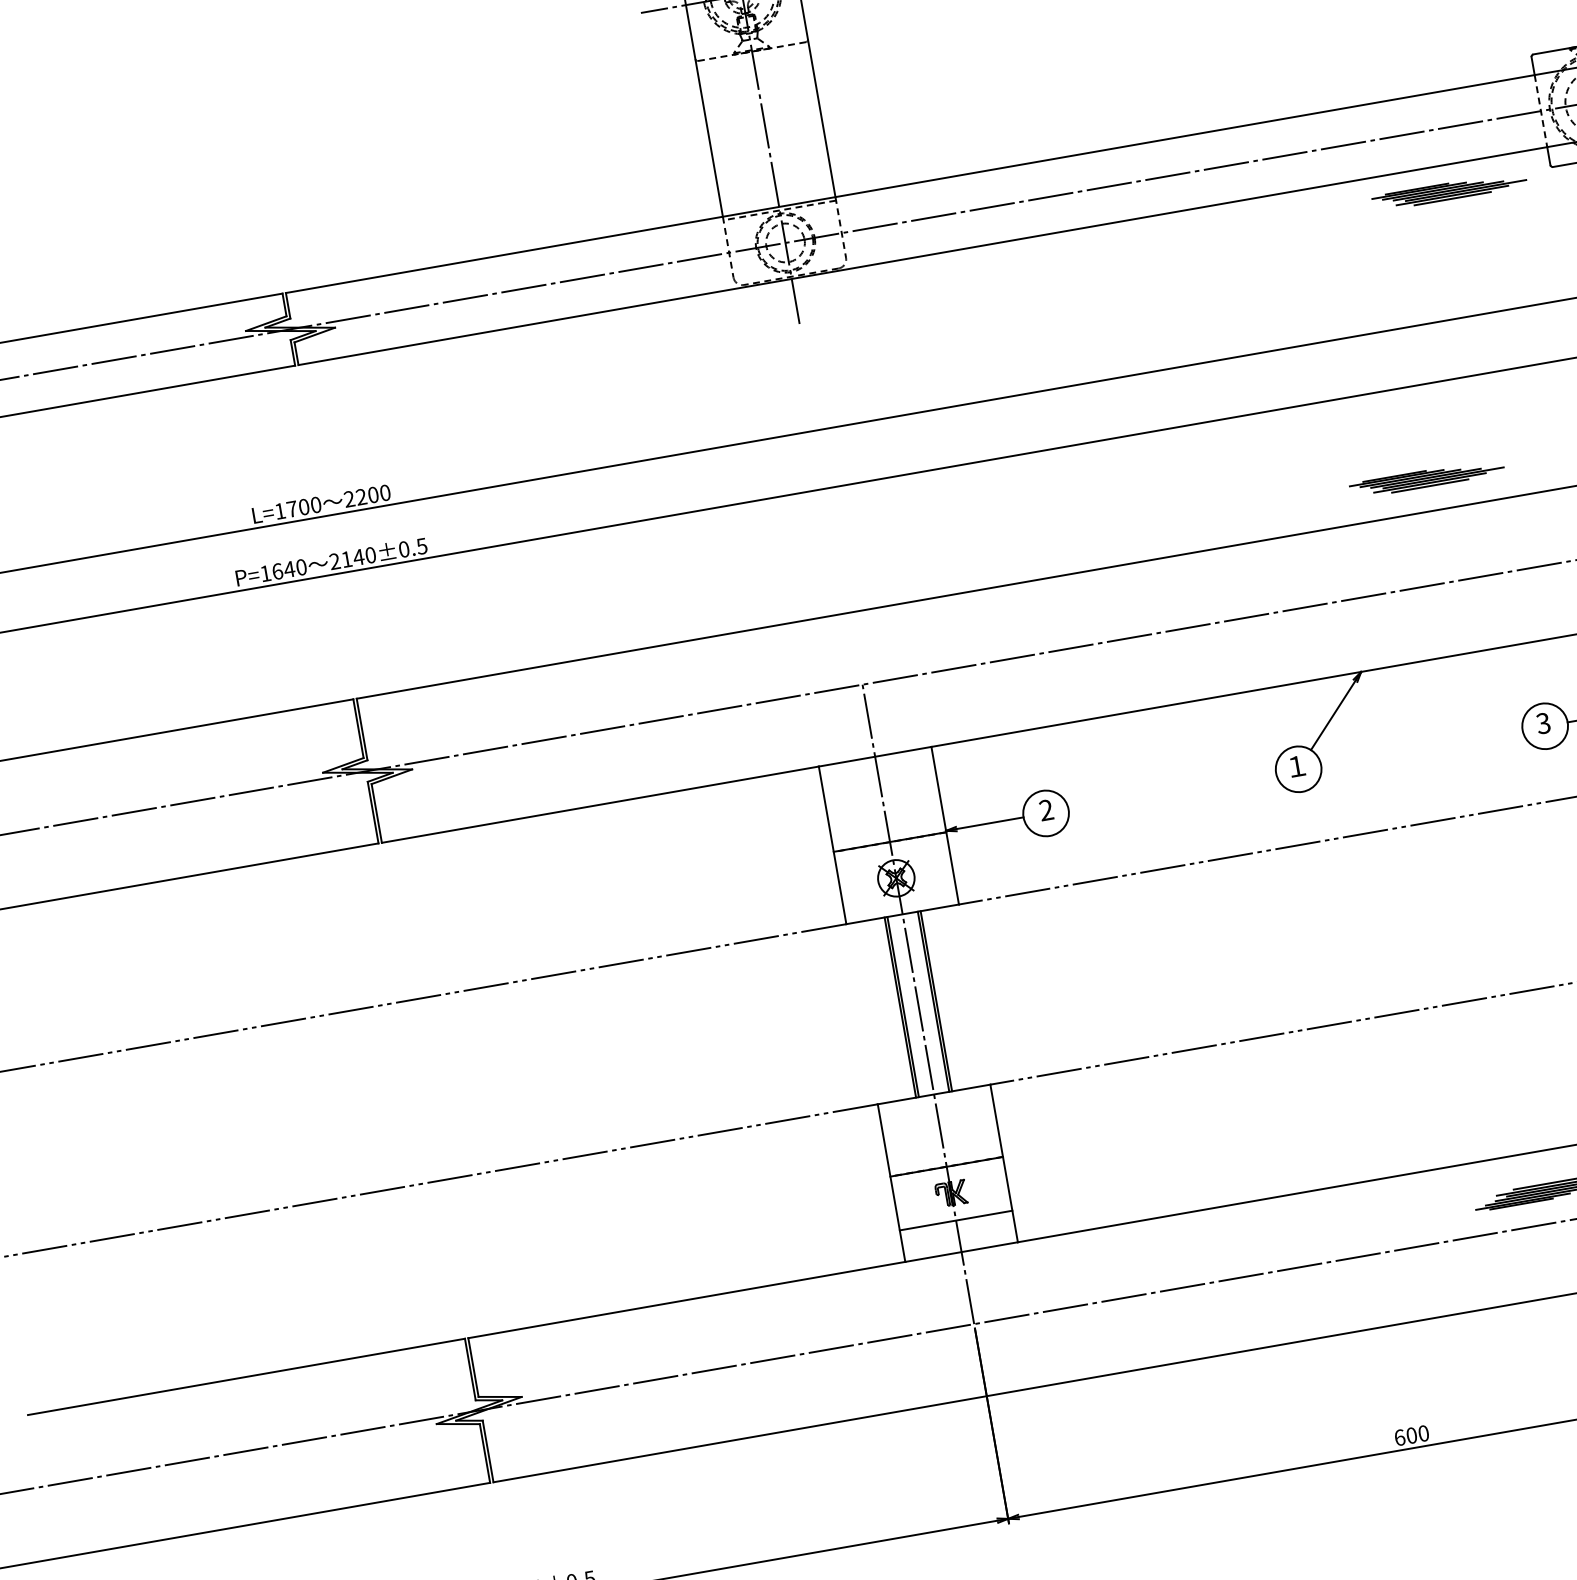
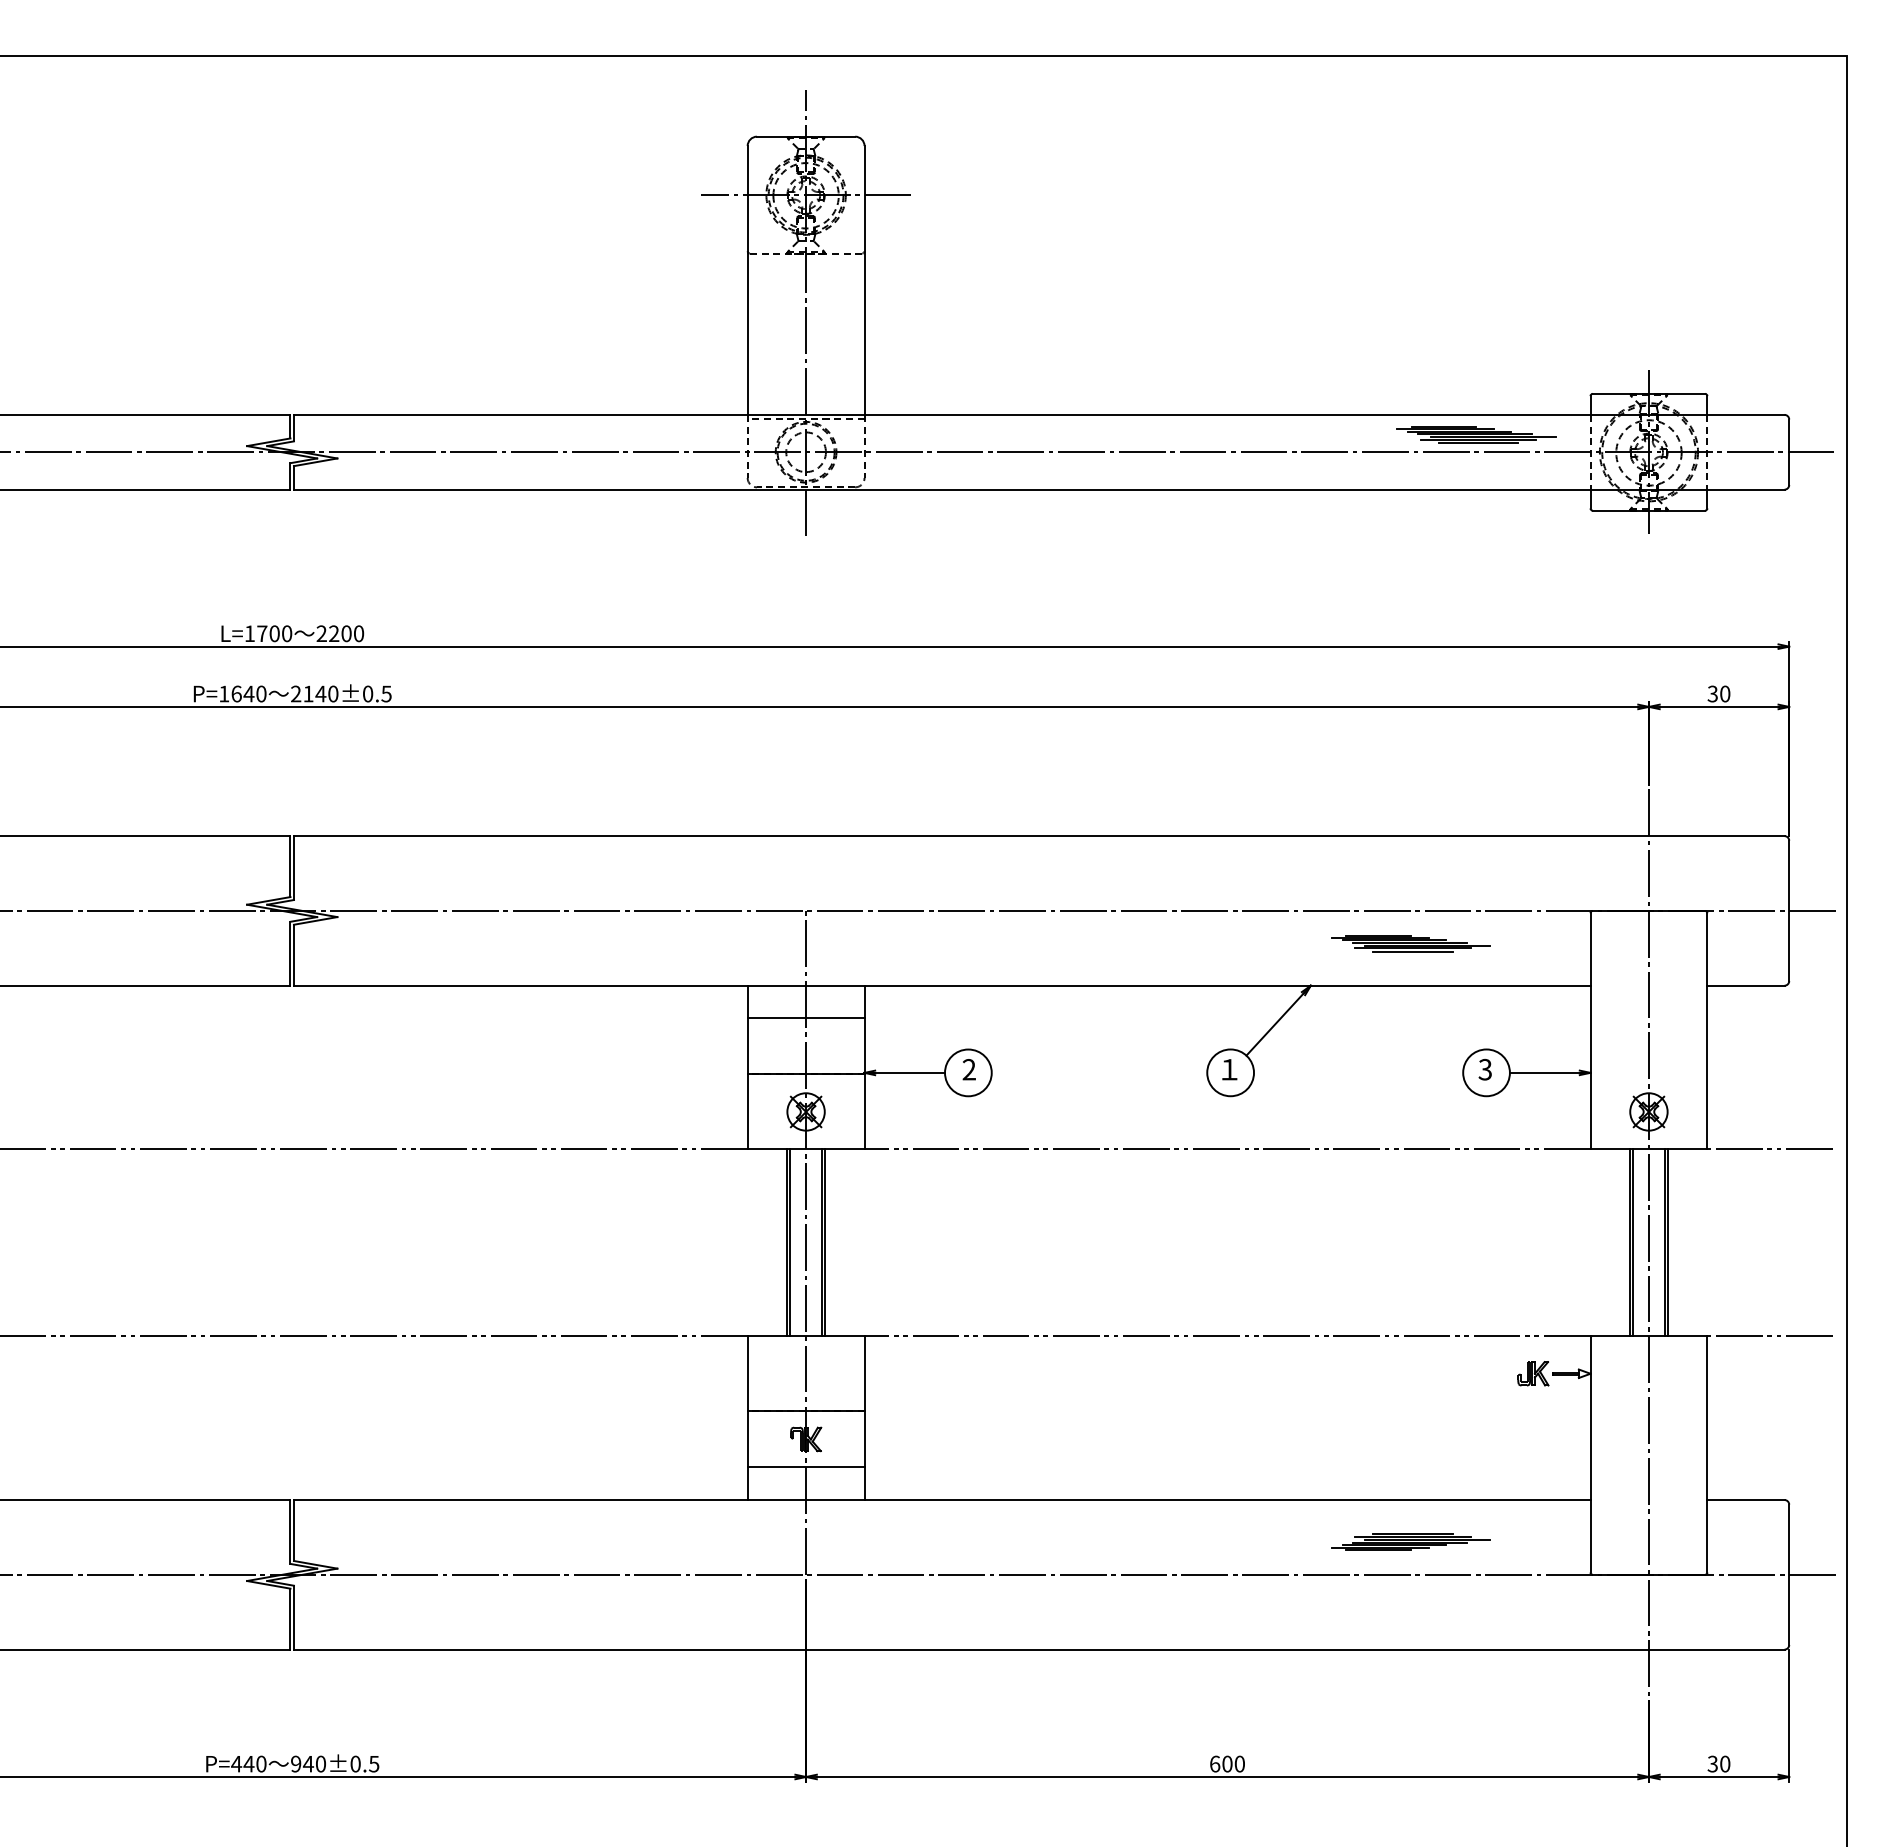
part: (1449, 190) -> (1476, 434), moved
part: (1426, 478) -> (1410, 943), moved
line: (880, 788) -> (805, 1018), added

